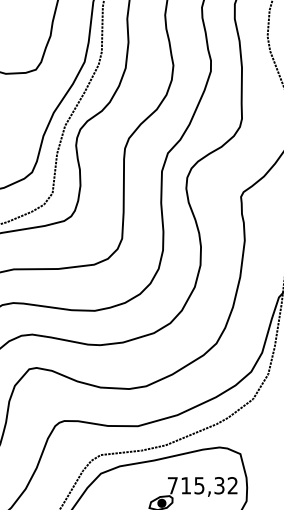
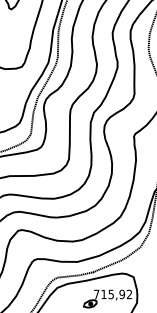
text: (219, 483) -> (122, 293), 715,32 -> 715,92

